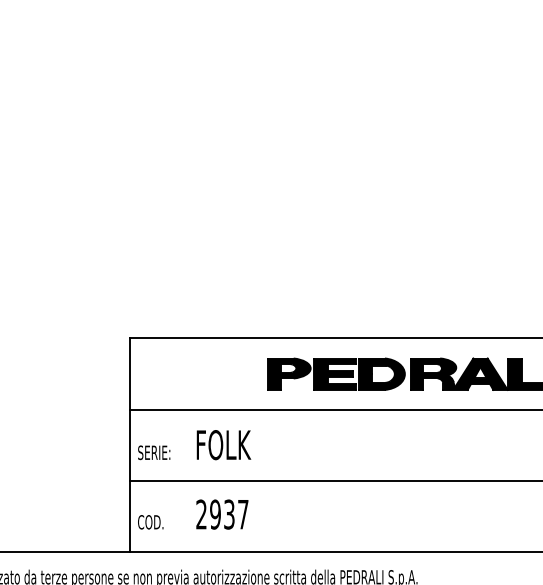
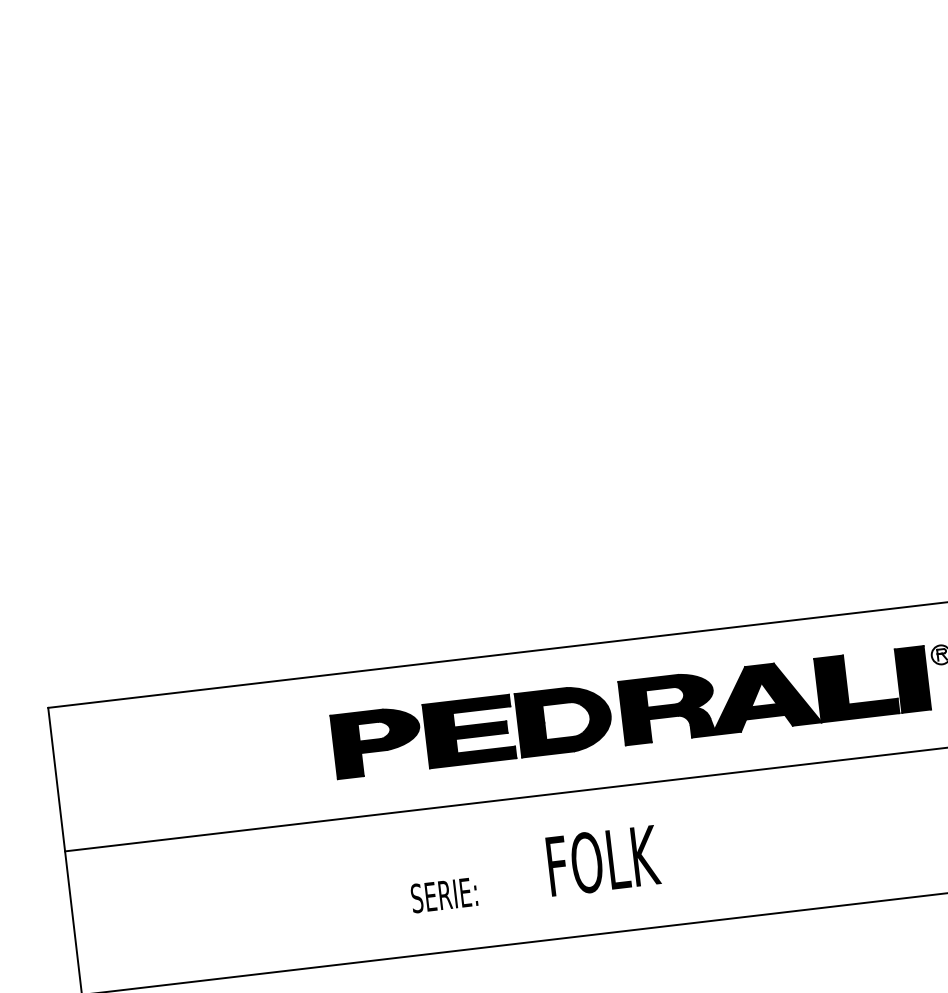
text: (223, 445) -> (602, 861), moved
text: (154, 452) -> (444, 894), moved

